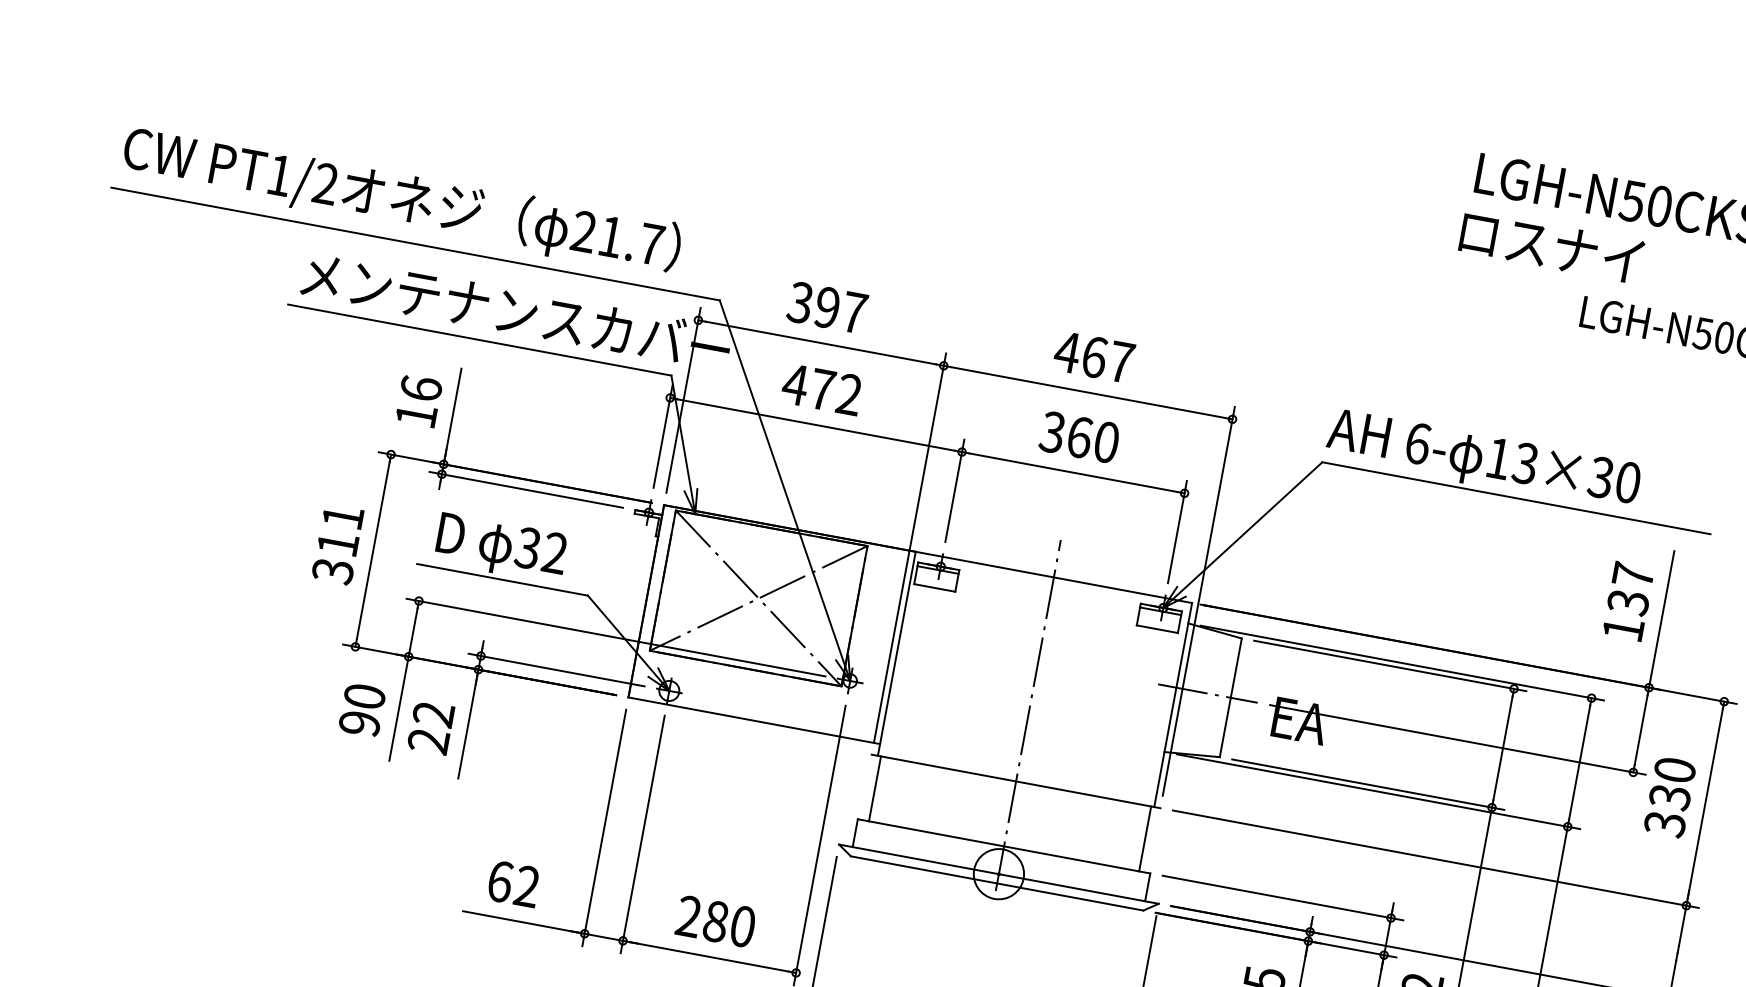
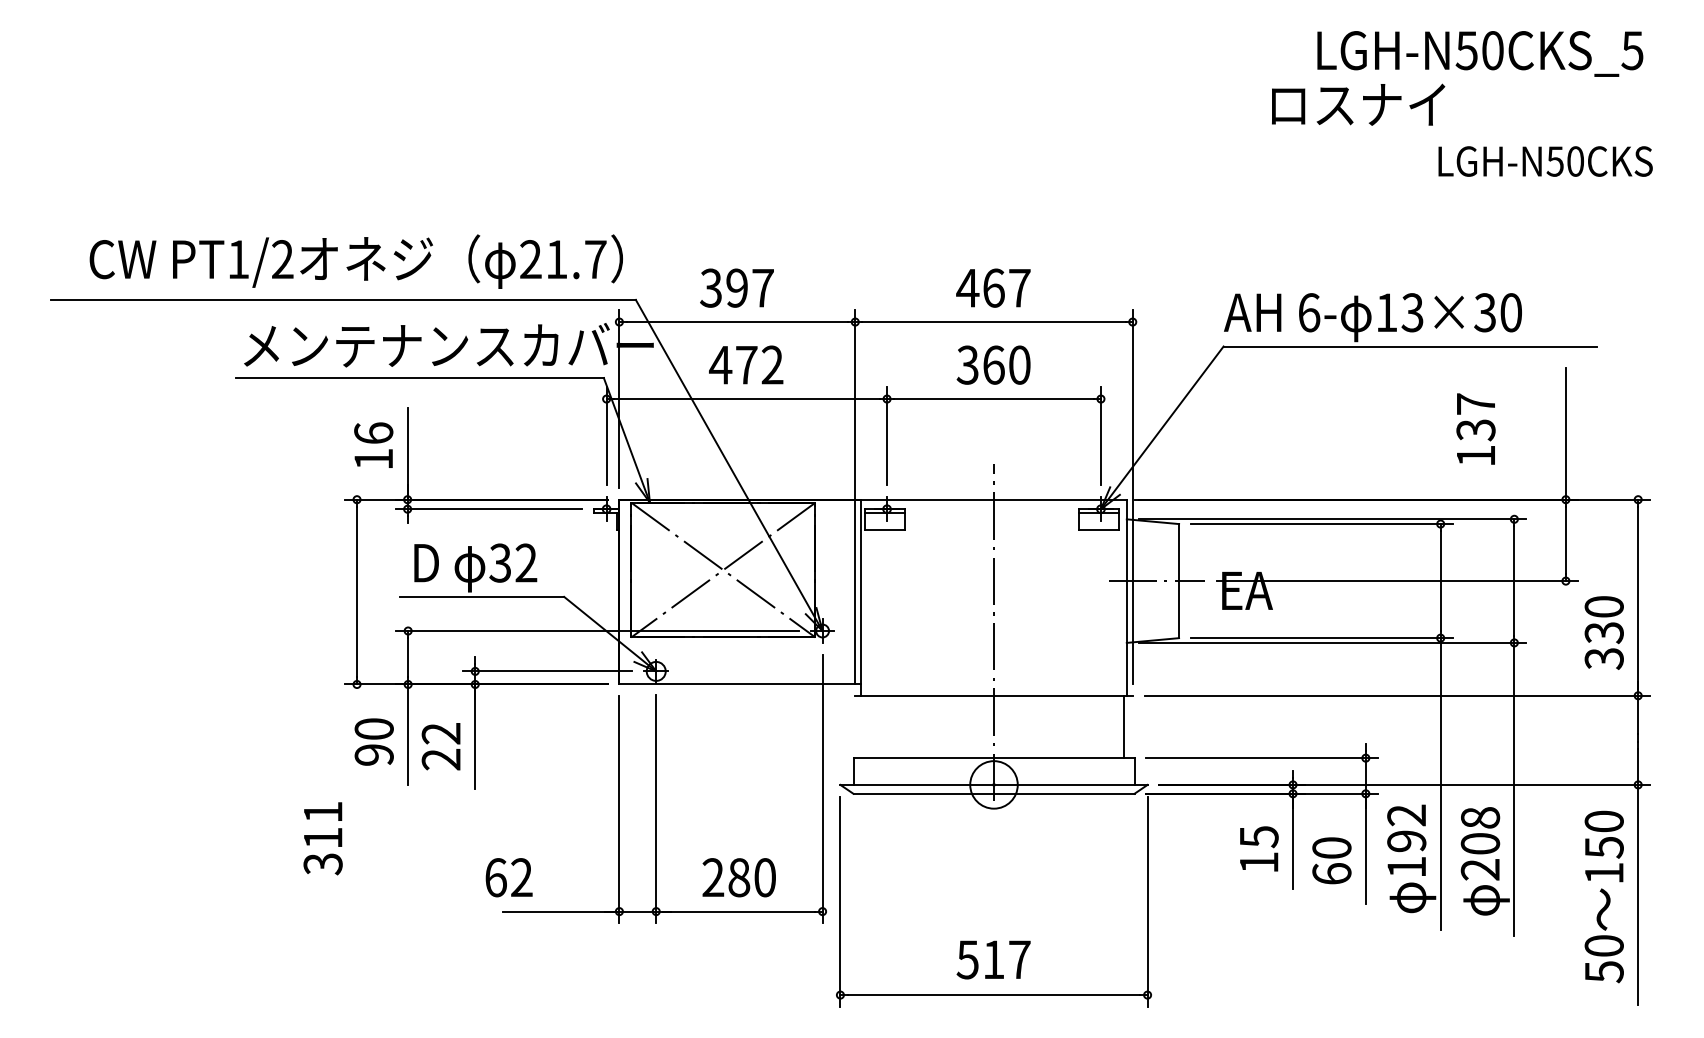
text: (401, 200) -> (355, 261), moved
text: (1551, 246) -> (1358, 104), moved
text: (337, 544) -> (322, 838), moved
text: (1628, 600) -> (1475, 428), moved
line: (875, 788) -> (864, 726), removed
text: (1669, 796) -> (1603, 632), moved
text: (513, 883) -> (508, 877), moved

